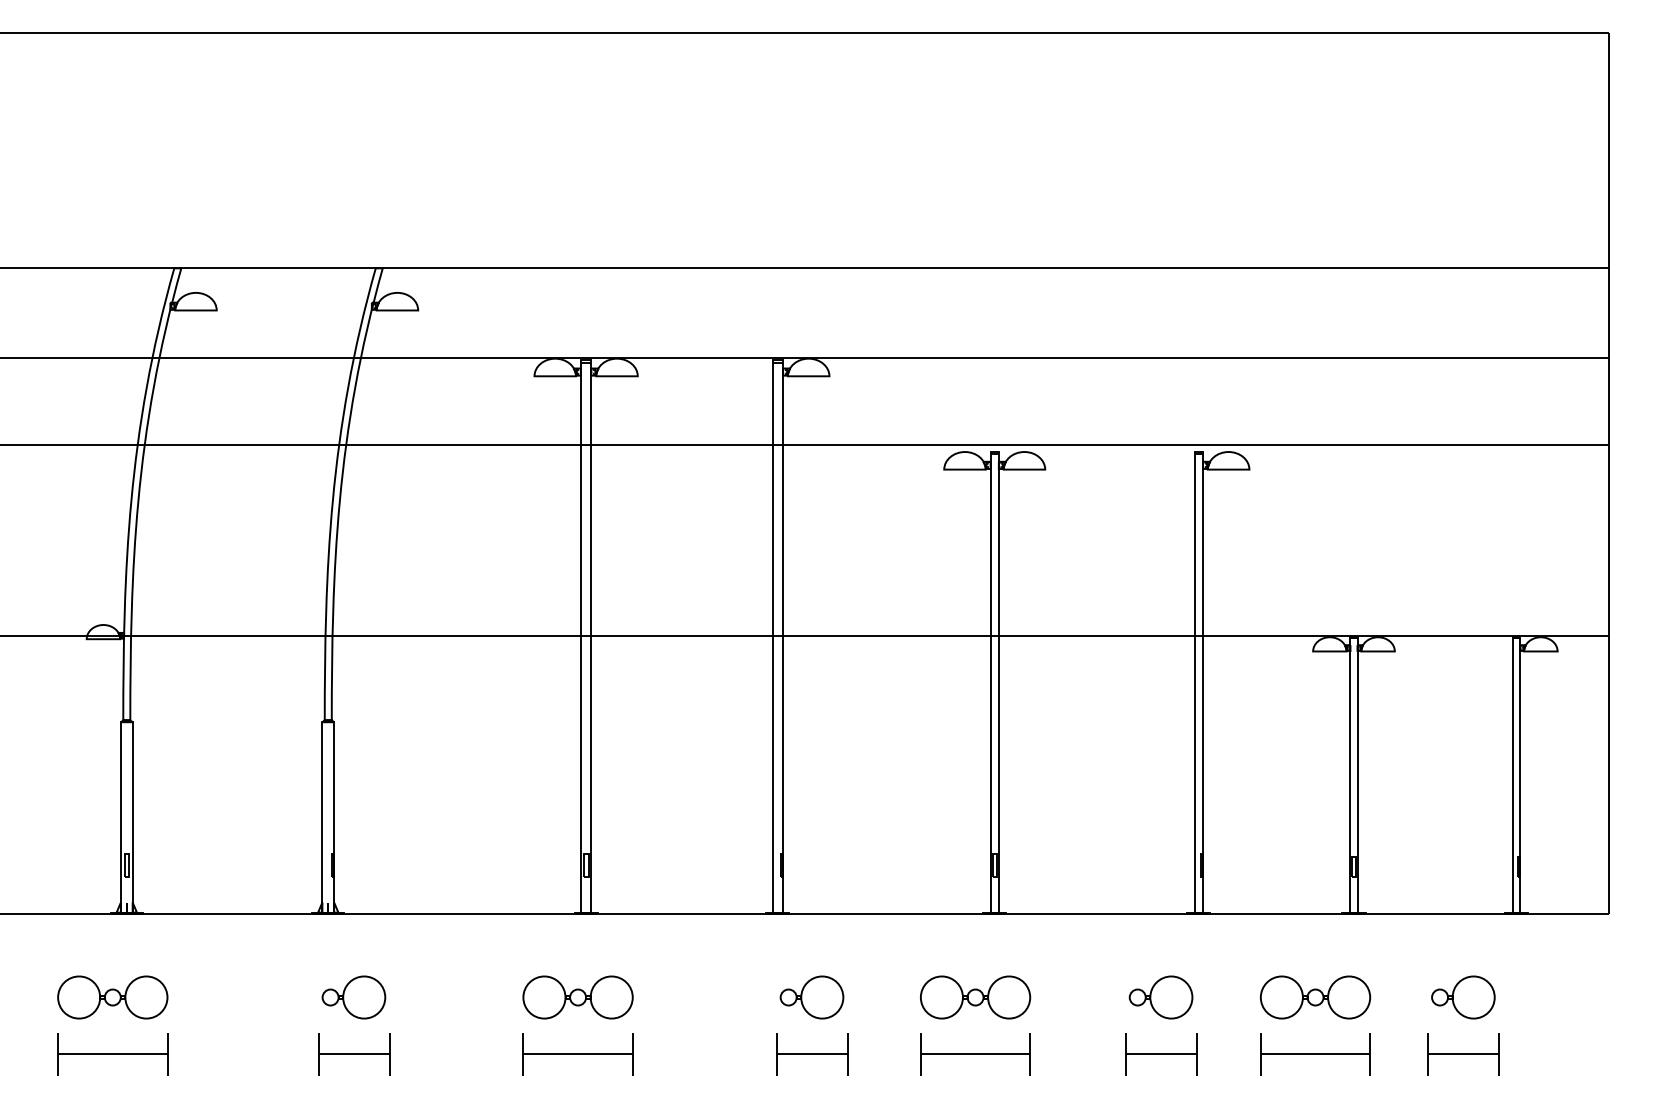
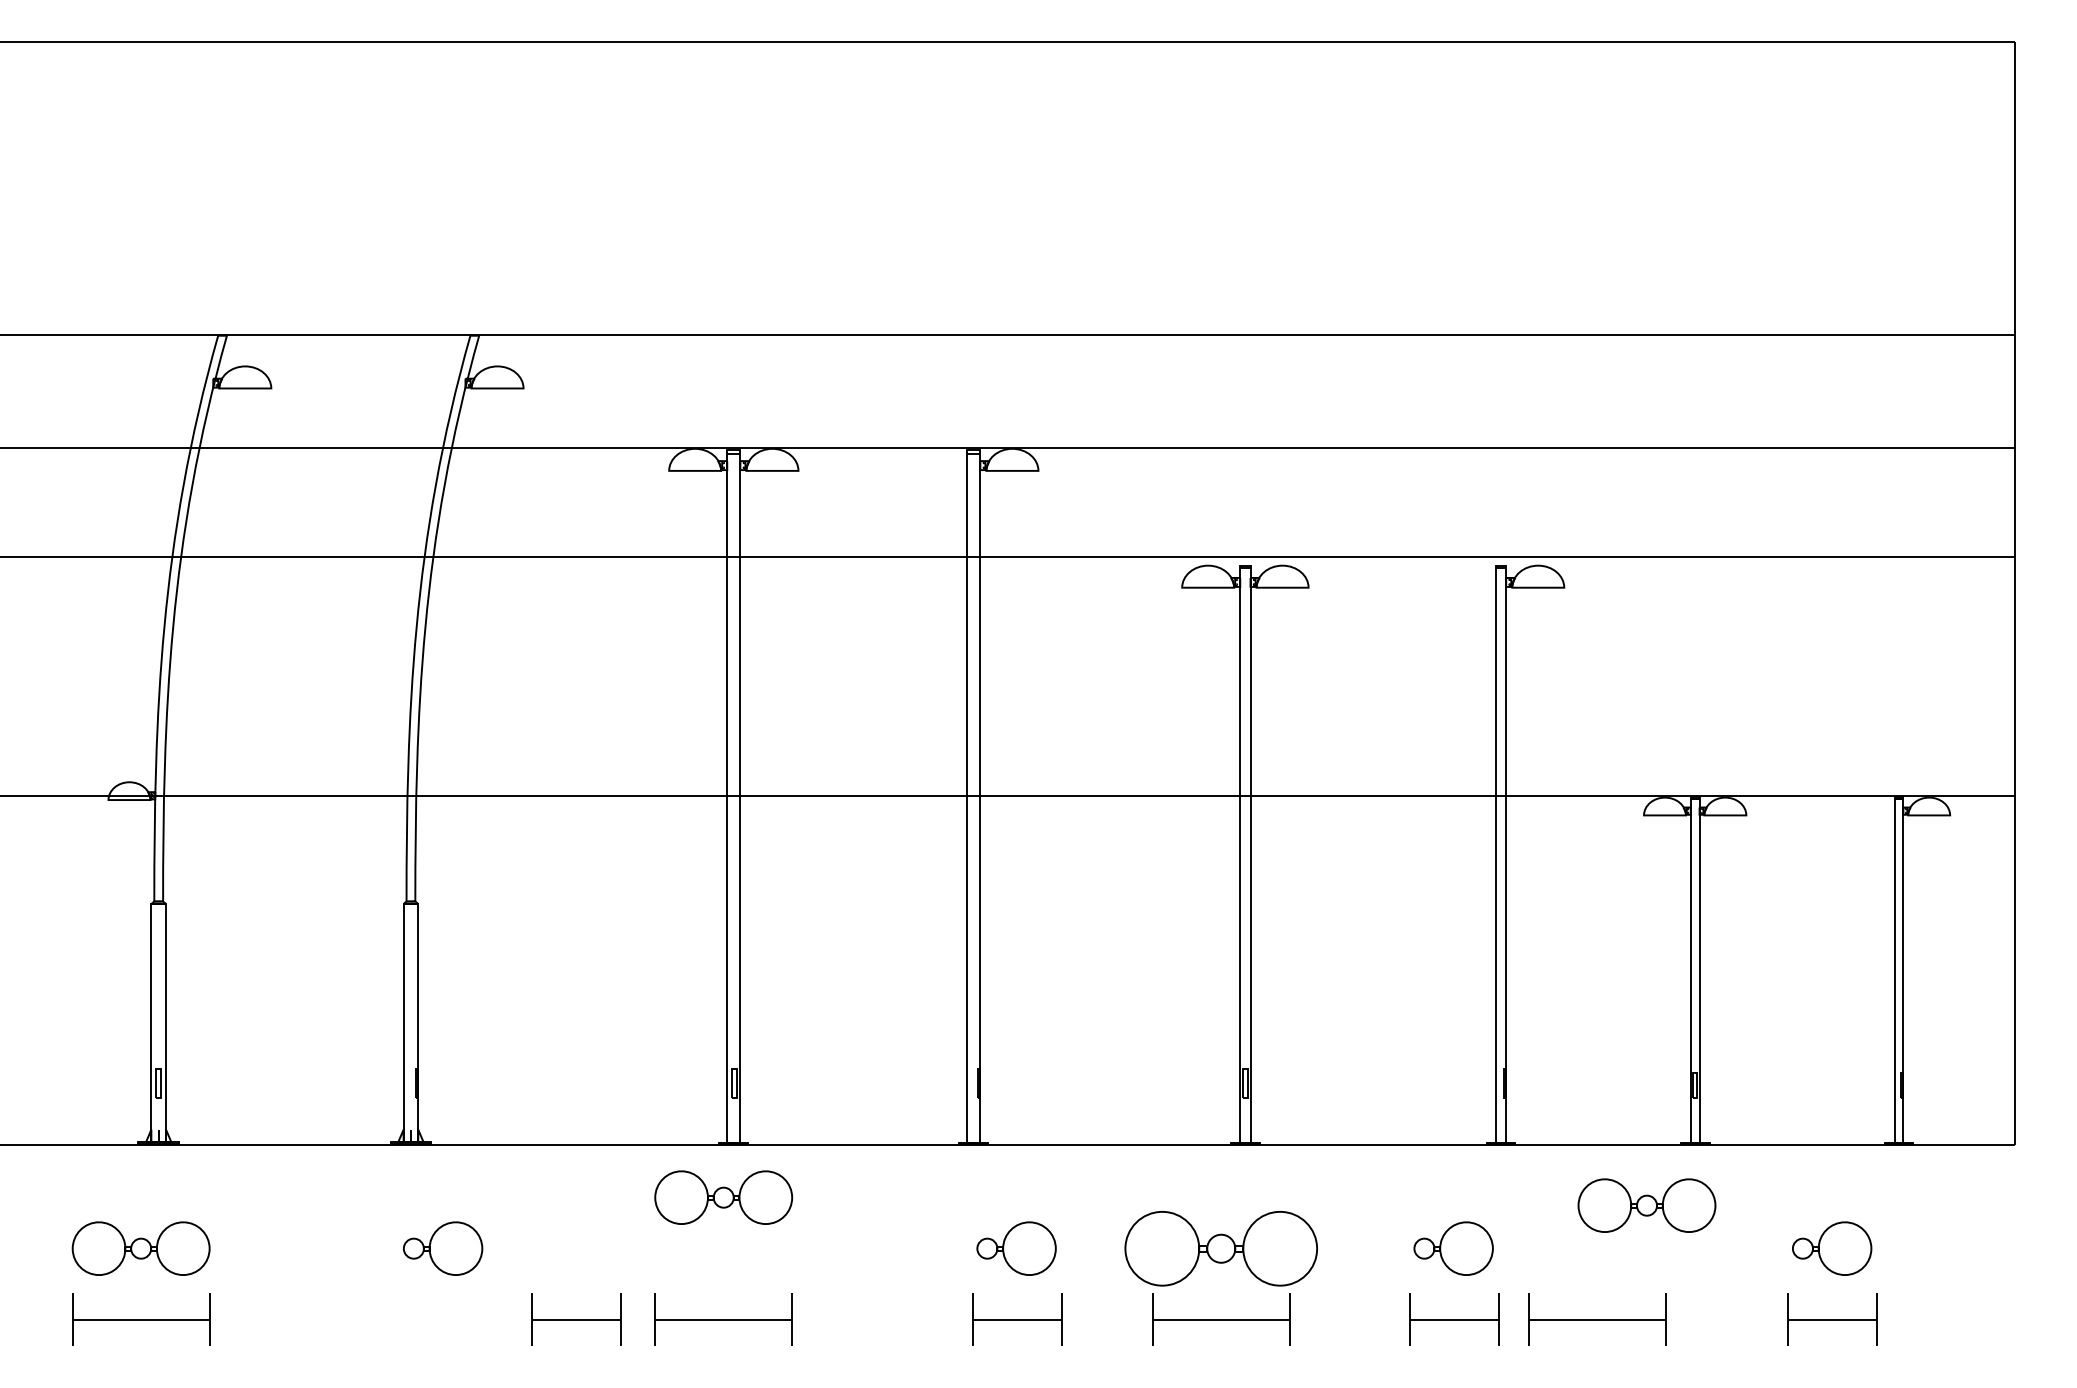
part: (577, 997) -> (723, 1197), moved
part: (975, 997) -> (1221, 1248), size x1.4
part: (1315, 997) -> (1646, 1205), moved
part: (354, 1054) -> (576, 1319), moved
part: (1315, 1054) -> (1597, 1319), moved

